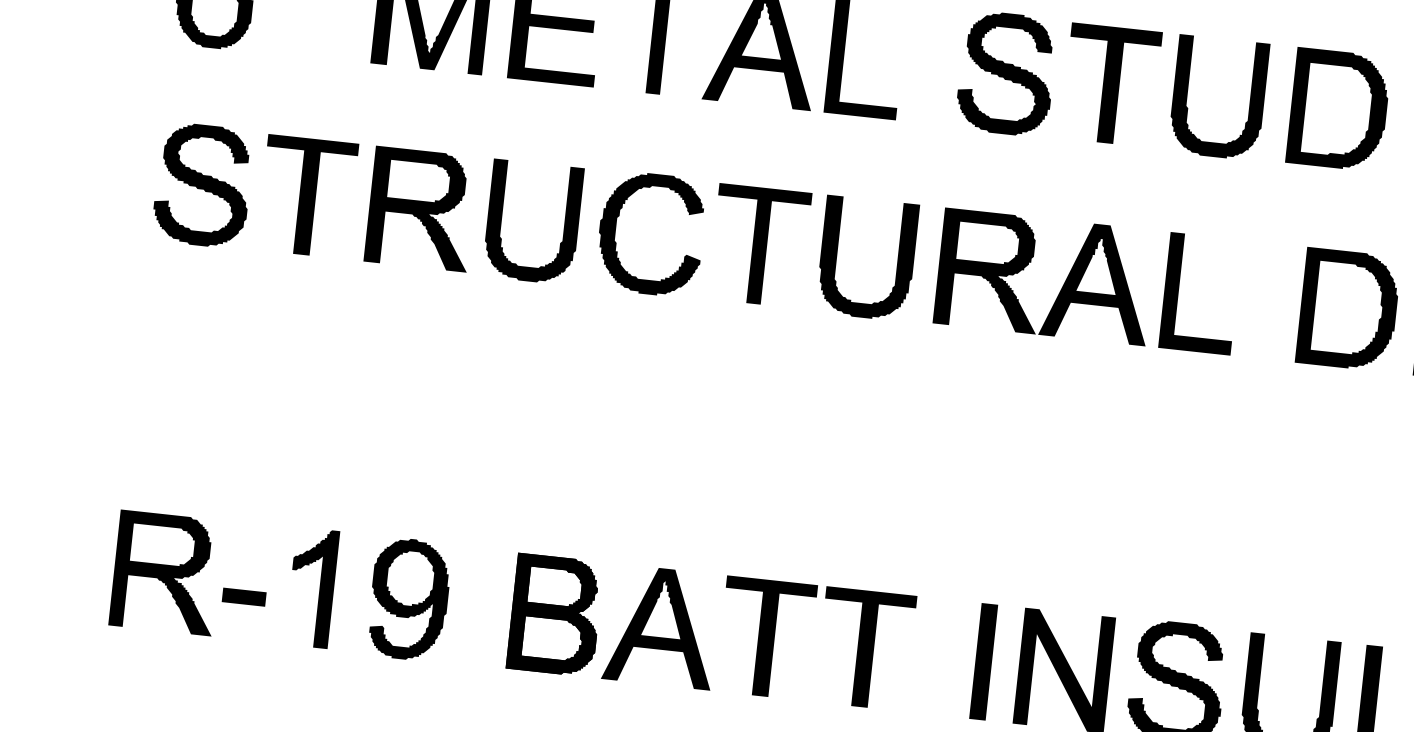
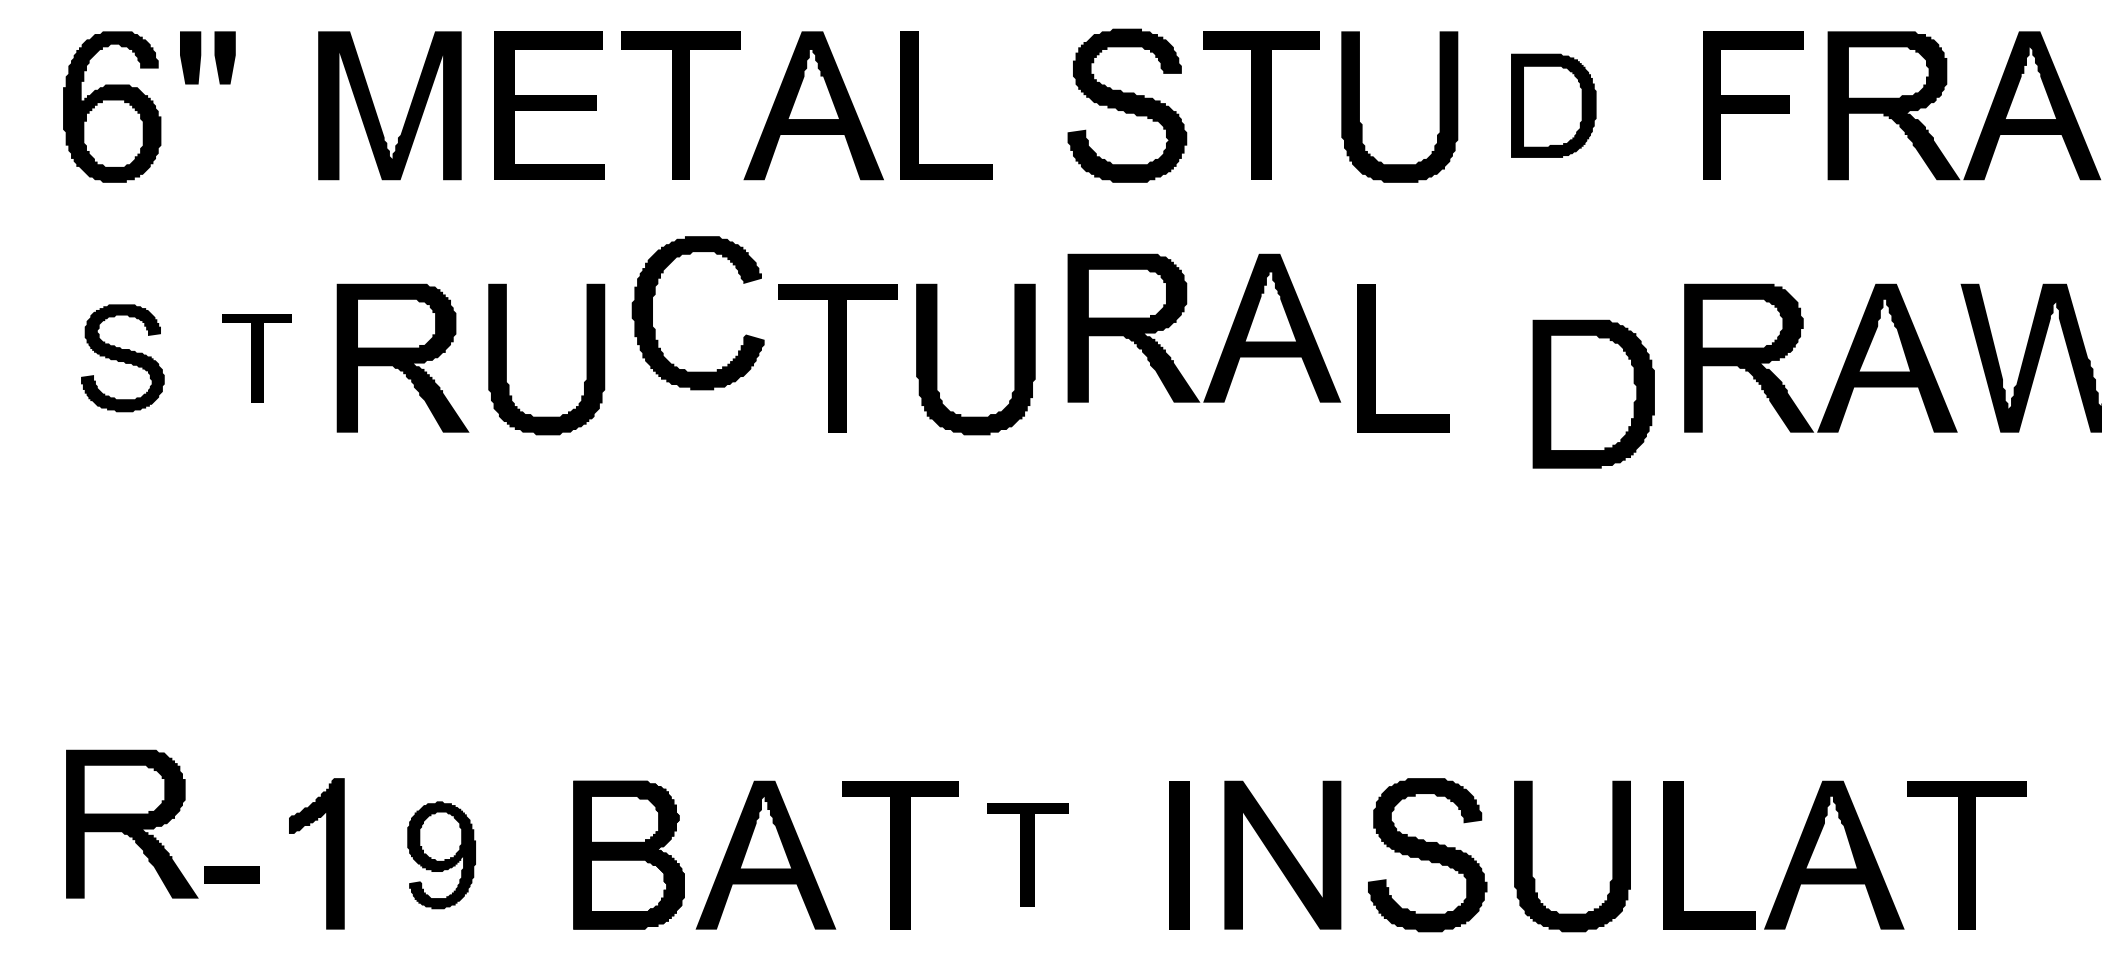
part: (1338, 109) -> (1553, 105), size x0.7
part: (202, 185) -> (122, 358), size x0.7
part: (307, 197) -> (257, 358), size x0.6
part: (616, 242) -> (655, 328), moved
part: (1031, 263) -> (1184, 312), moved
part: (1348, 309) -> (1593, 393), moved
part: (166, 572) -> (132, 823), moved
part: (409, 599) -> (441, 855), size x0.7
part: (865, 649) -> (1027, 855), size x0.7

